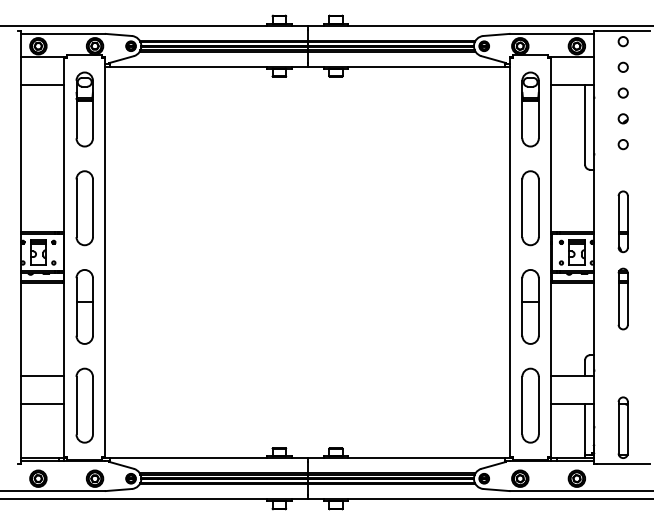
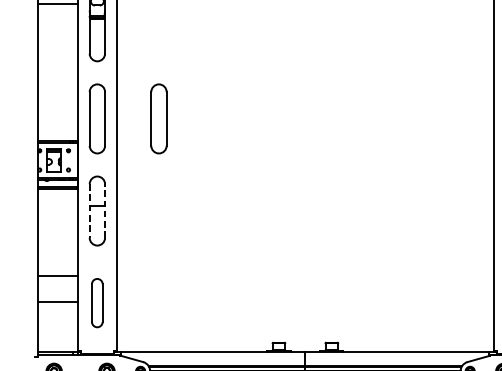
part: (150, 208) -> (158, 119), added
line: (76, 306) -> (89, 210), solid -> dashed
line: (92, 306) -> (104, 210), solid -> dashed
part: (84, 405) -> (97, 302), size x0.7

